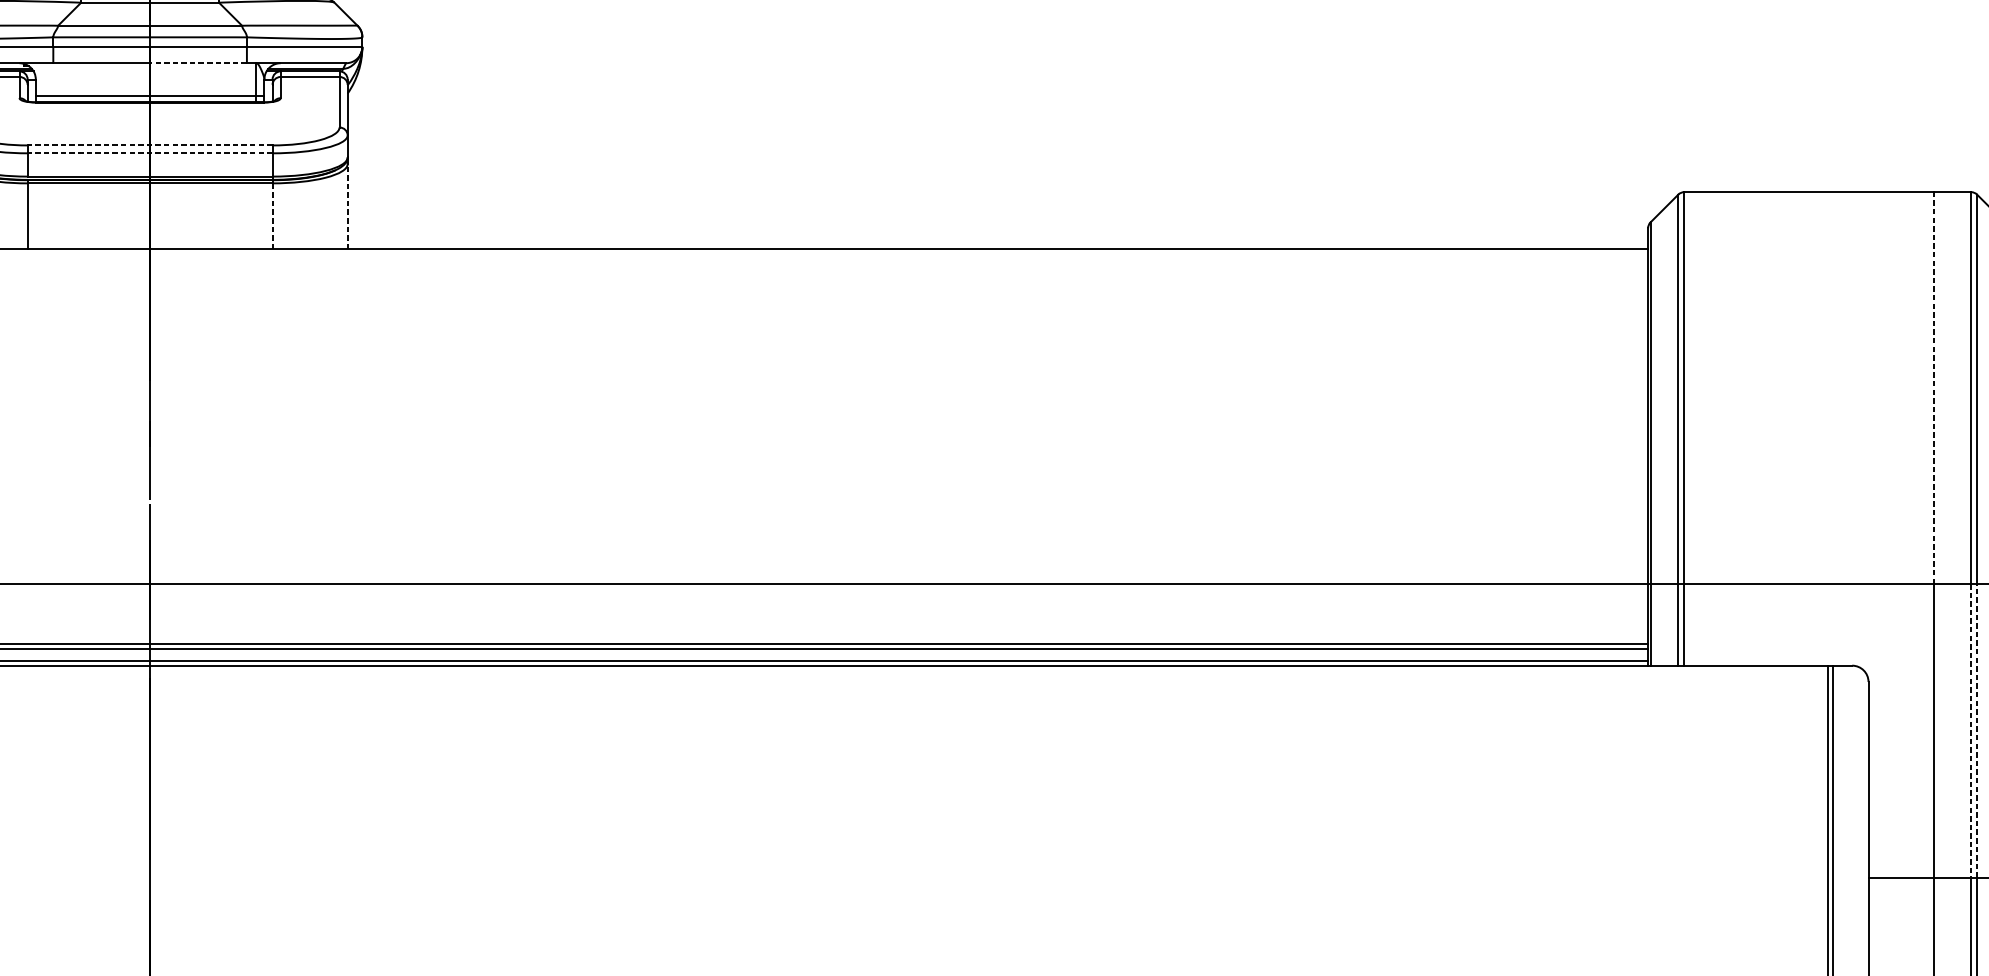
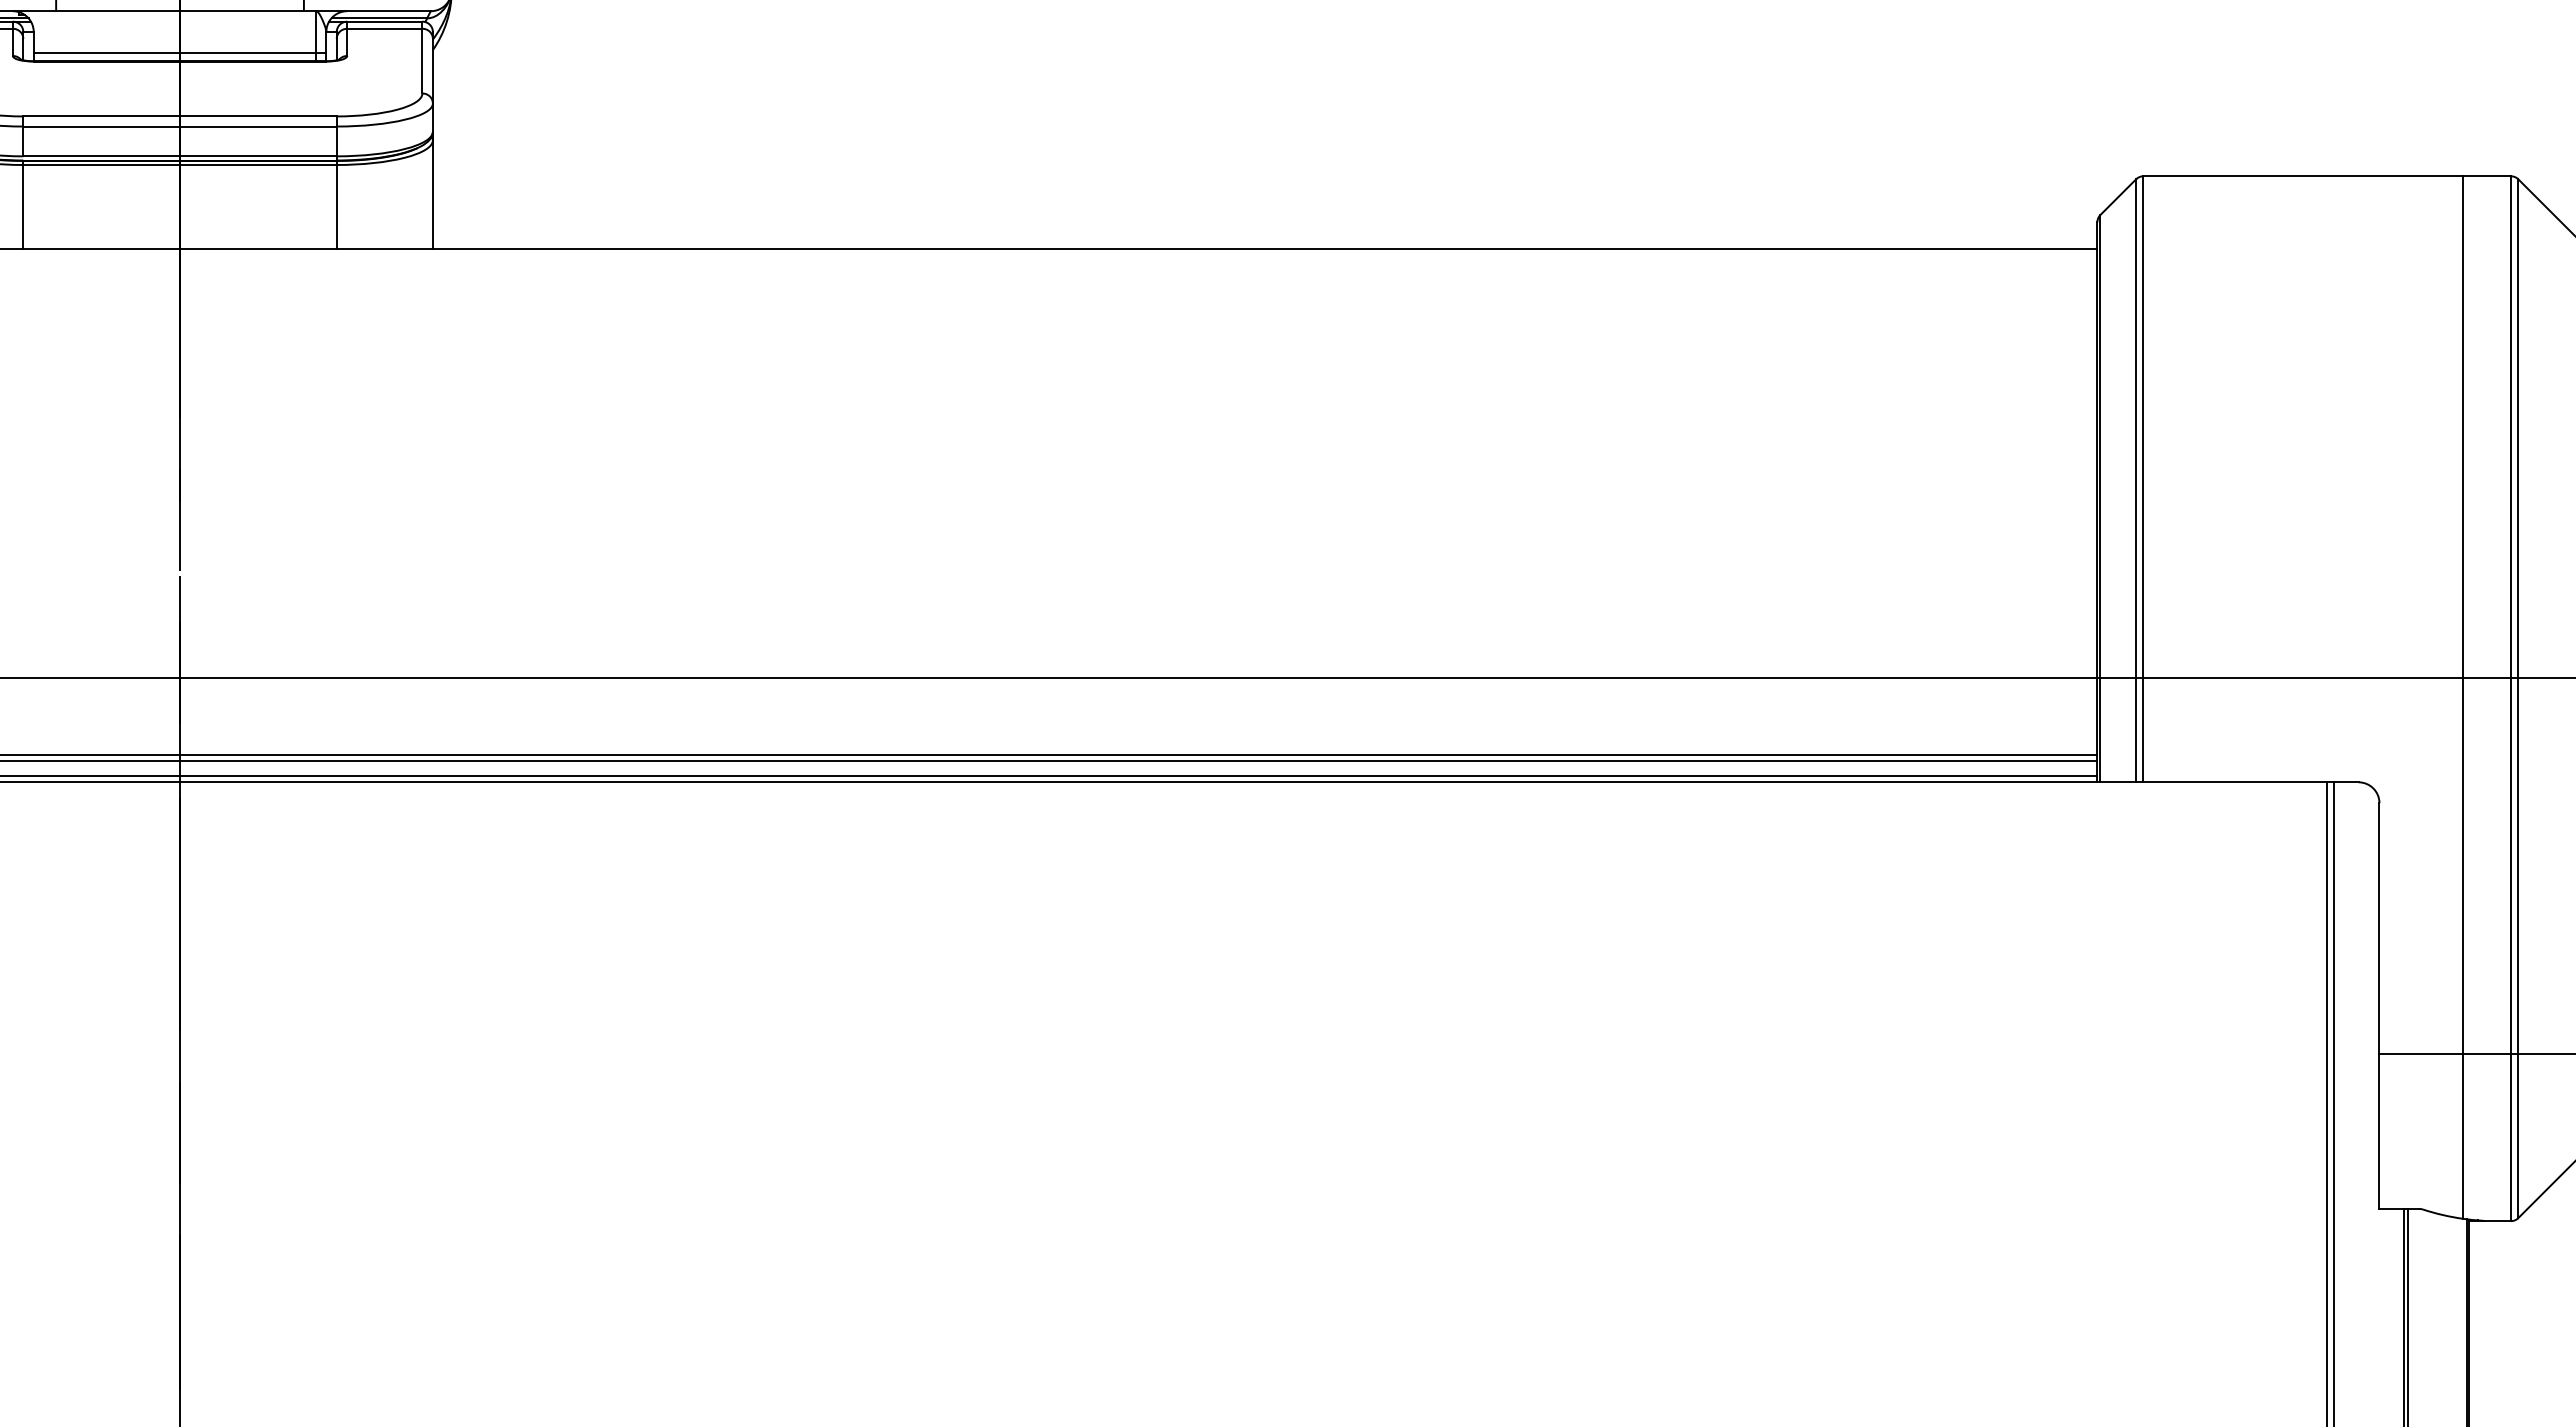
line: (198, 63) -> (241, 11), dashed -> solid
line: (150, 145) -> (180, 116), dashed -> solid
line: (150, 153) -> (180, 126), dashed -> solid
line: (347, 206) -> (432, 194), dashed -> solid
line: (272, 215) -> (336, 206), dashed -> solid
line: (1934, 388) -> (2463, 427), dashed -> solid
line: (1977, 730) -> (2518, 865), dashed -> solid
line: (1970, 731) -> (2510, 866), dashed -> solid

